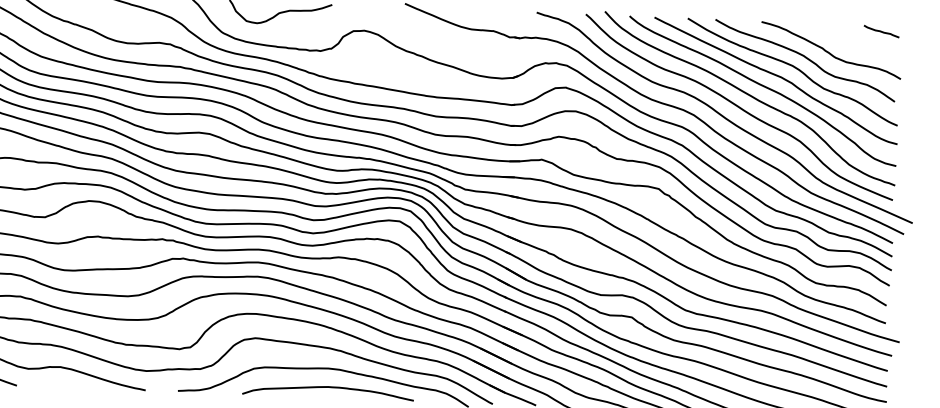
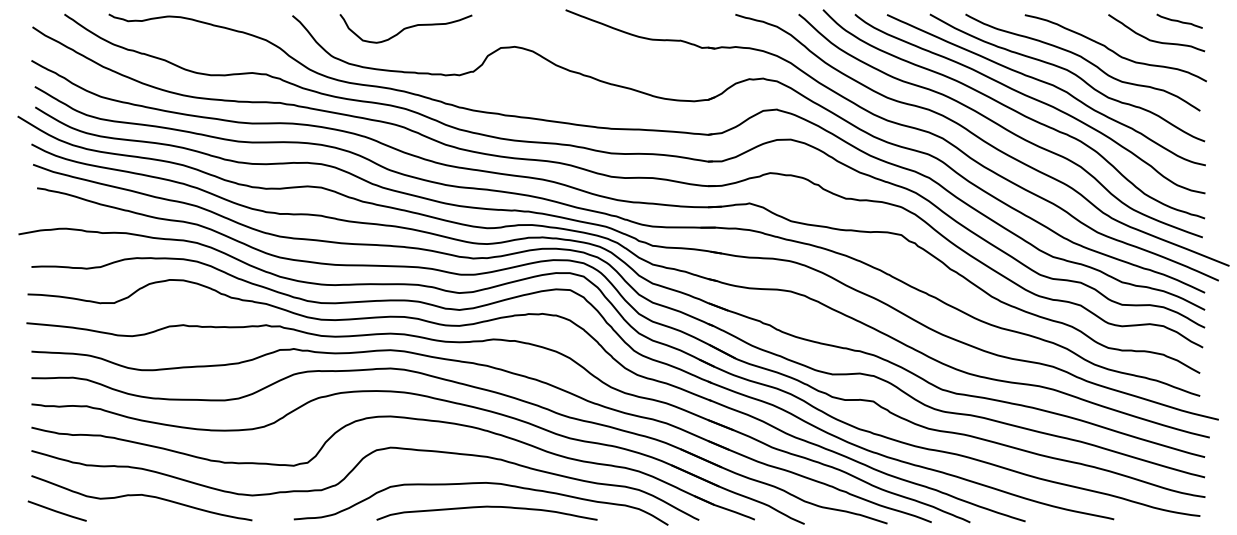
curve: (863, 45) -> (1156, 40), added

